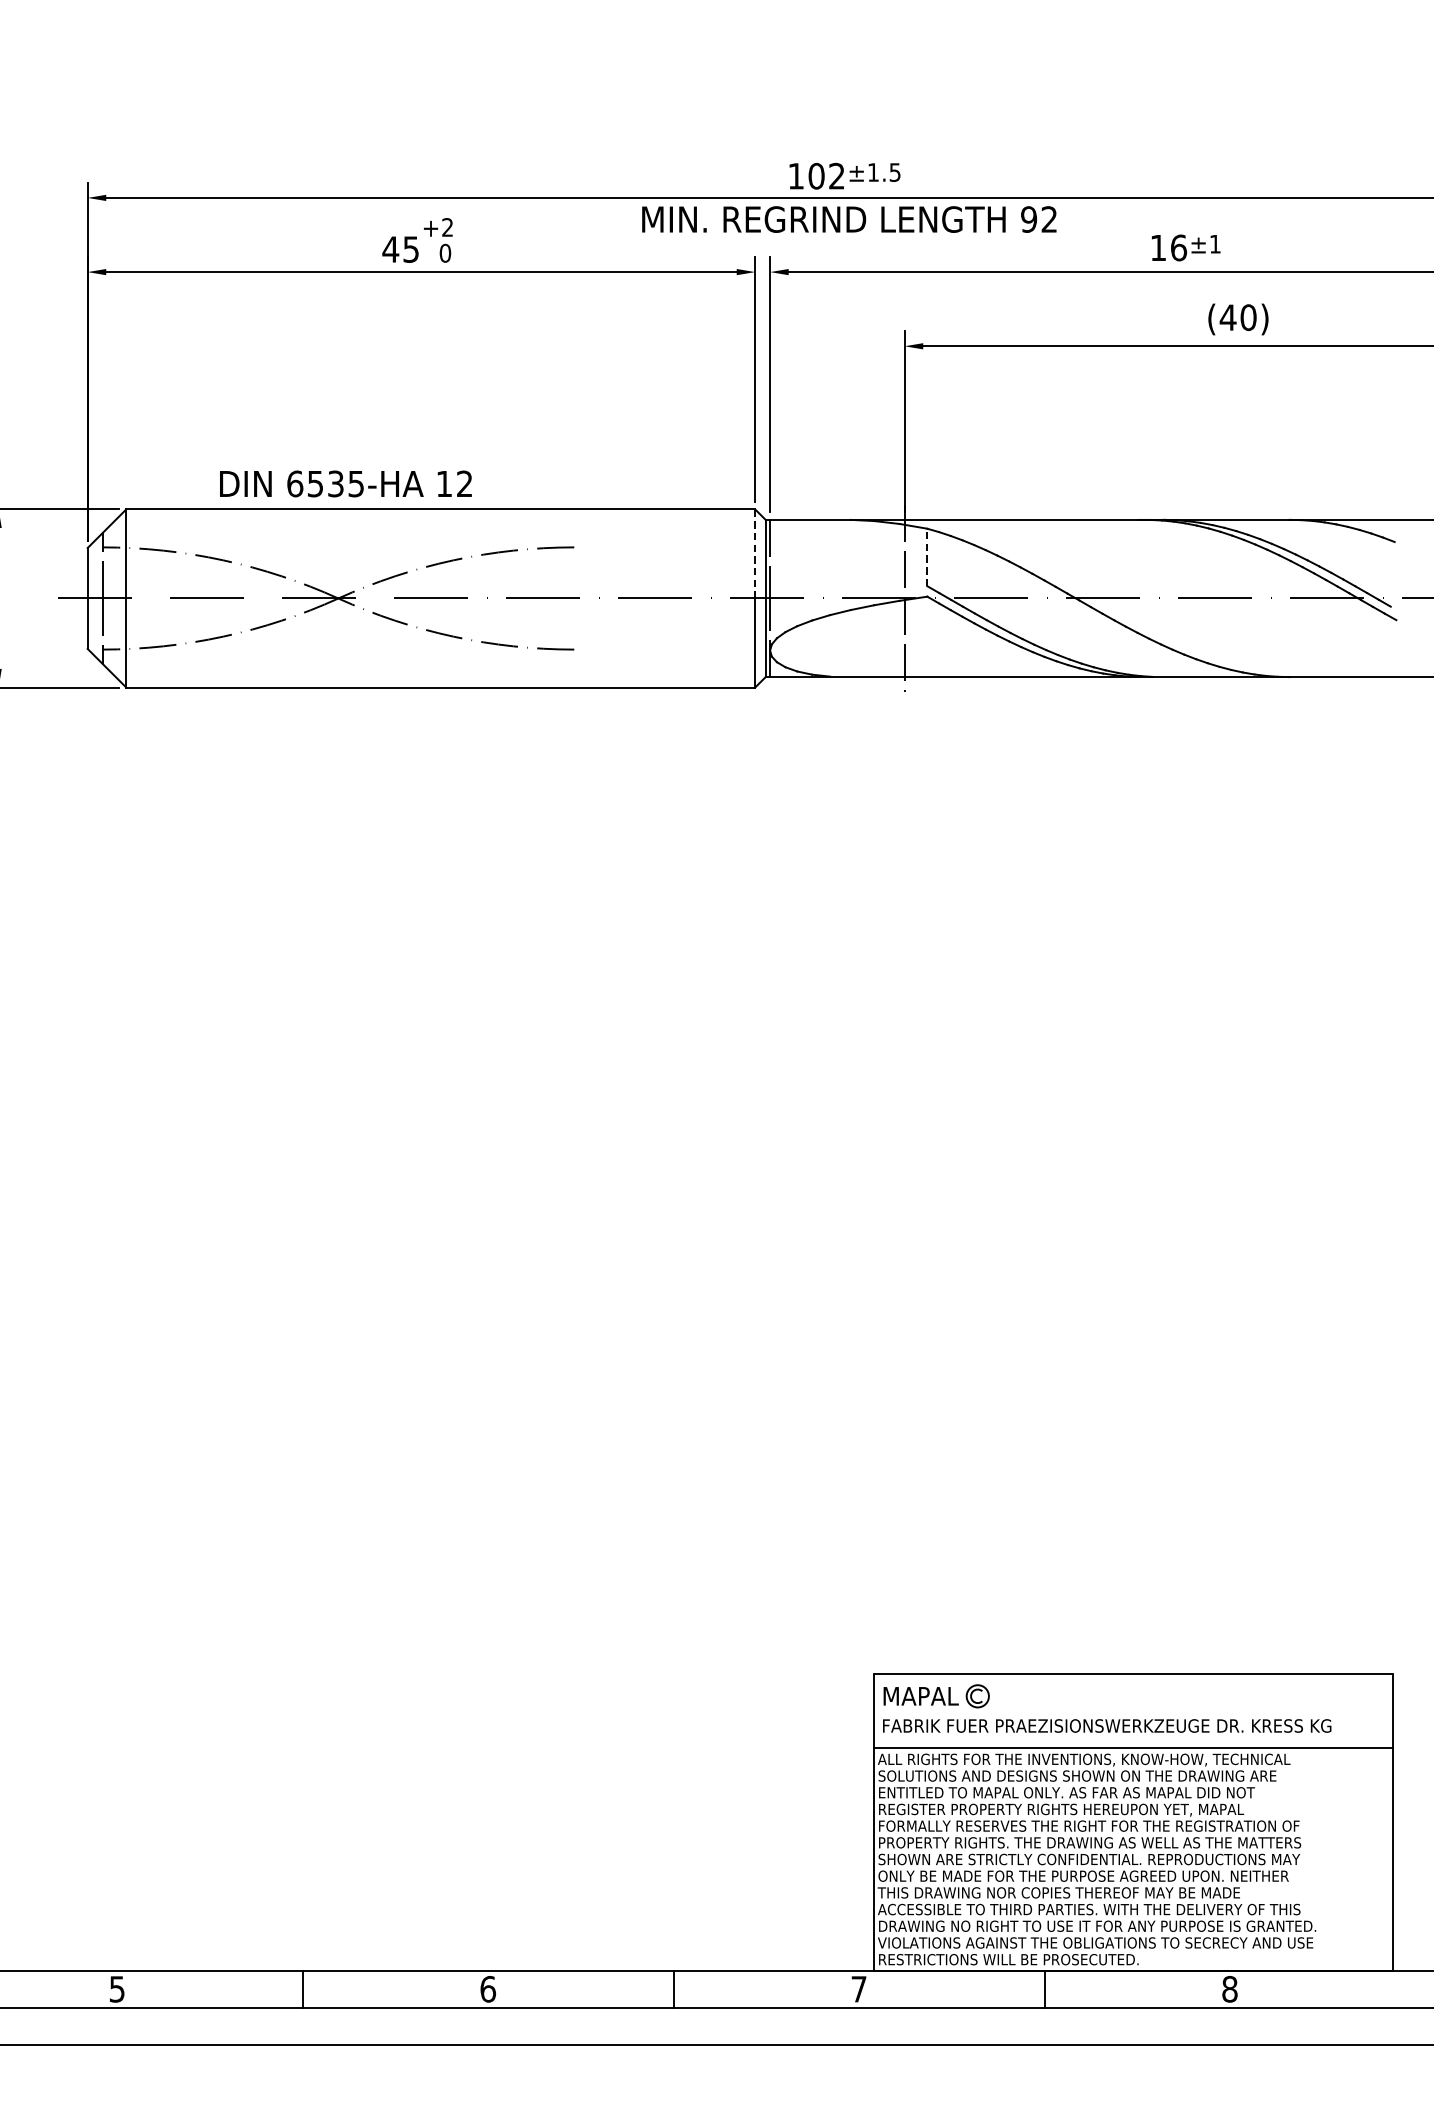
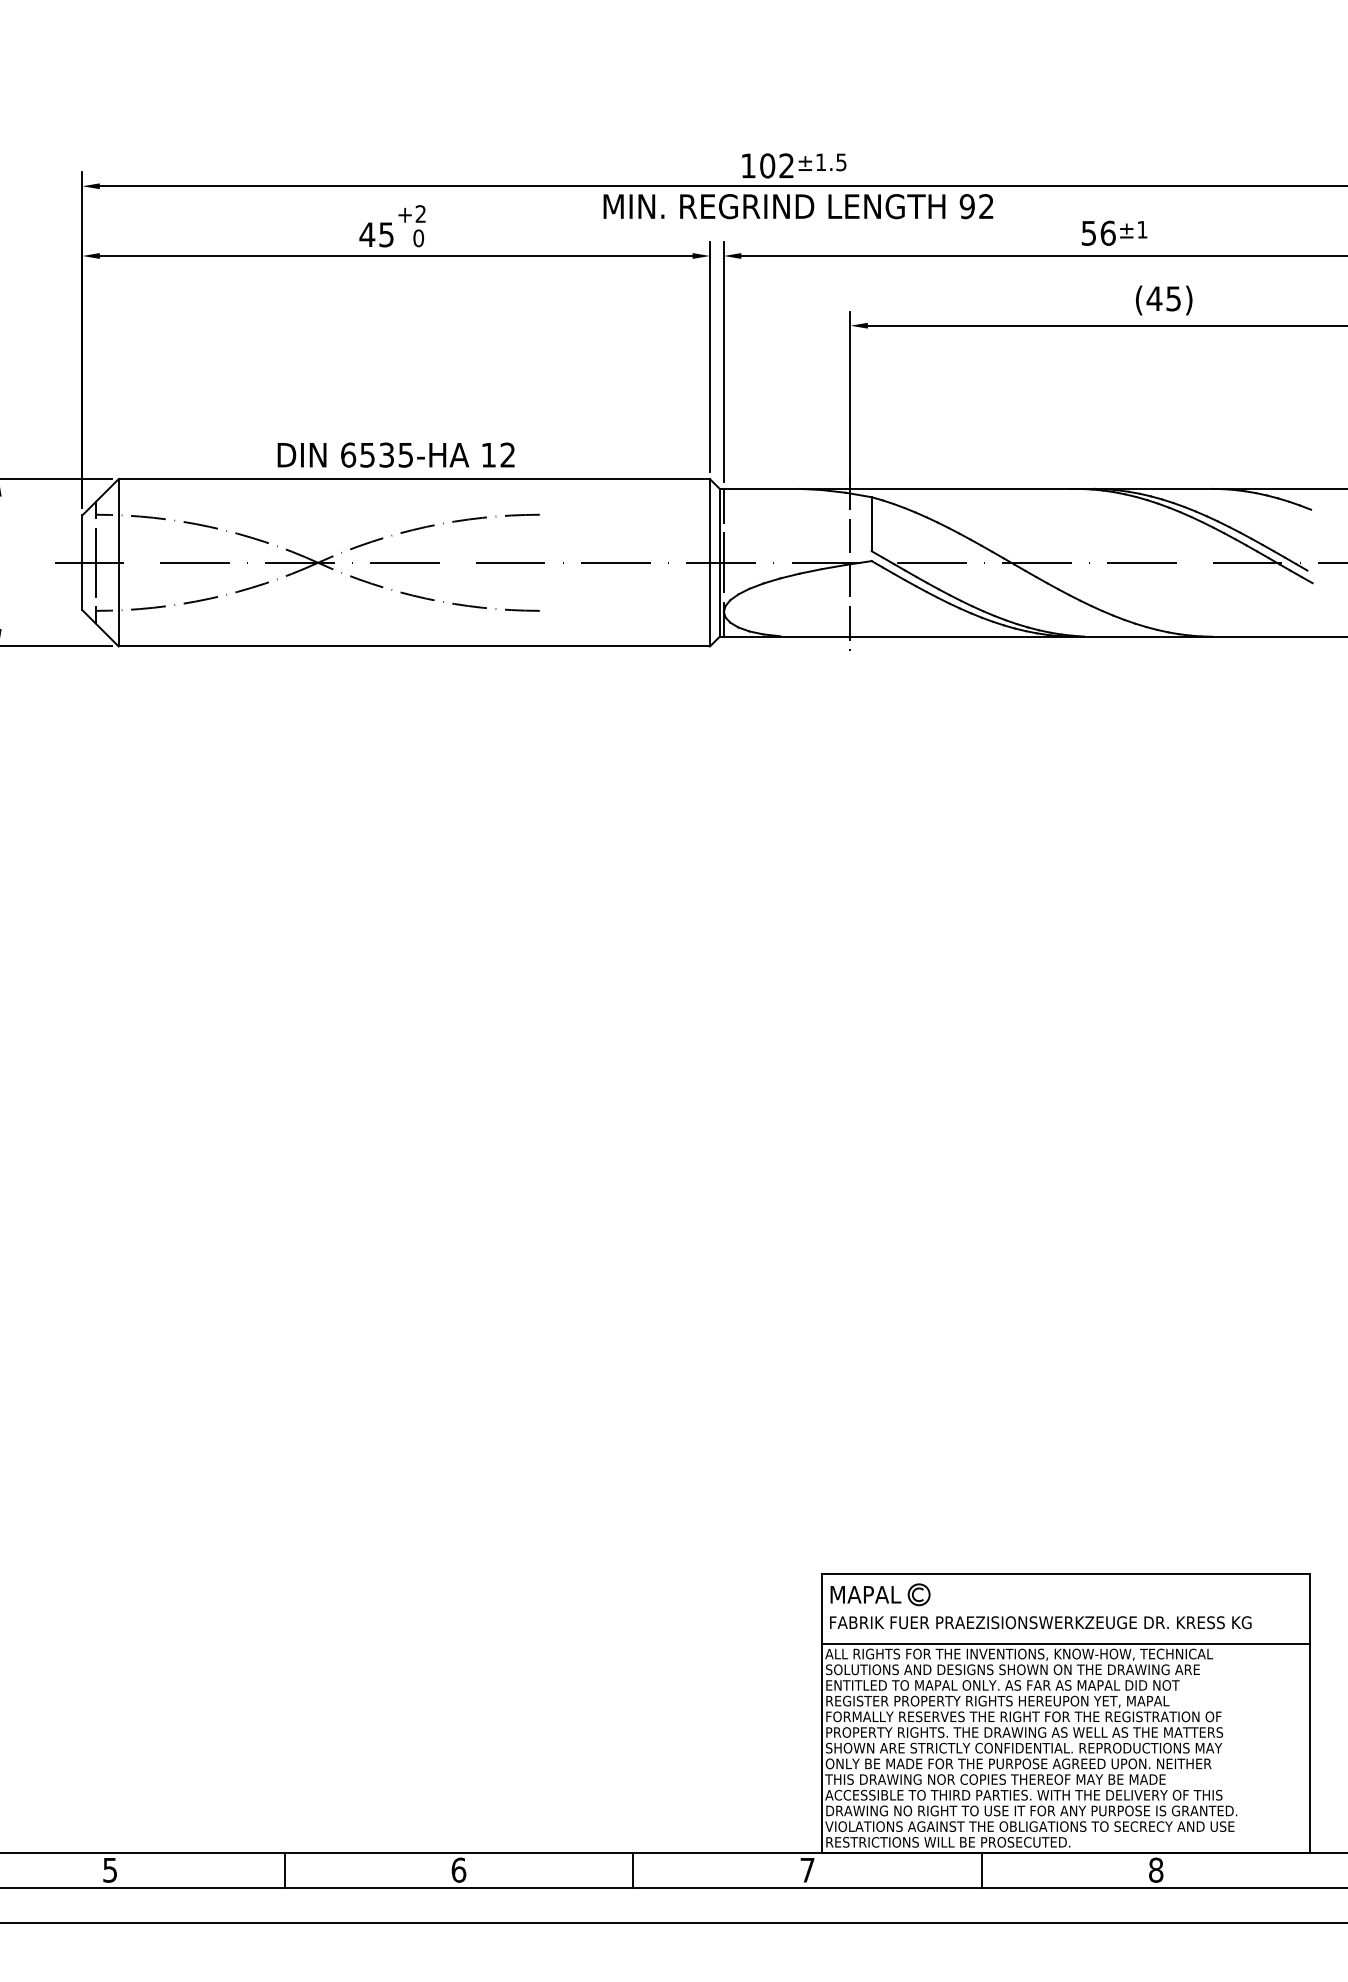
text: (1157, 248) -> (1088, 233), 16 -> 56
text: (1248, 317) -> (1173, 298), (40) -> (45)
text: (345, 483) -> (395, 454), moved
line: (754, 553) -> (709, 520), dashed -> solid
line: (927, 556) -> (871, 523), dashed -> solid

